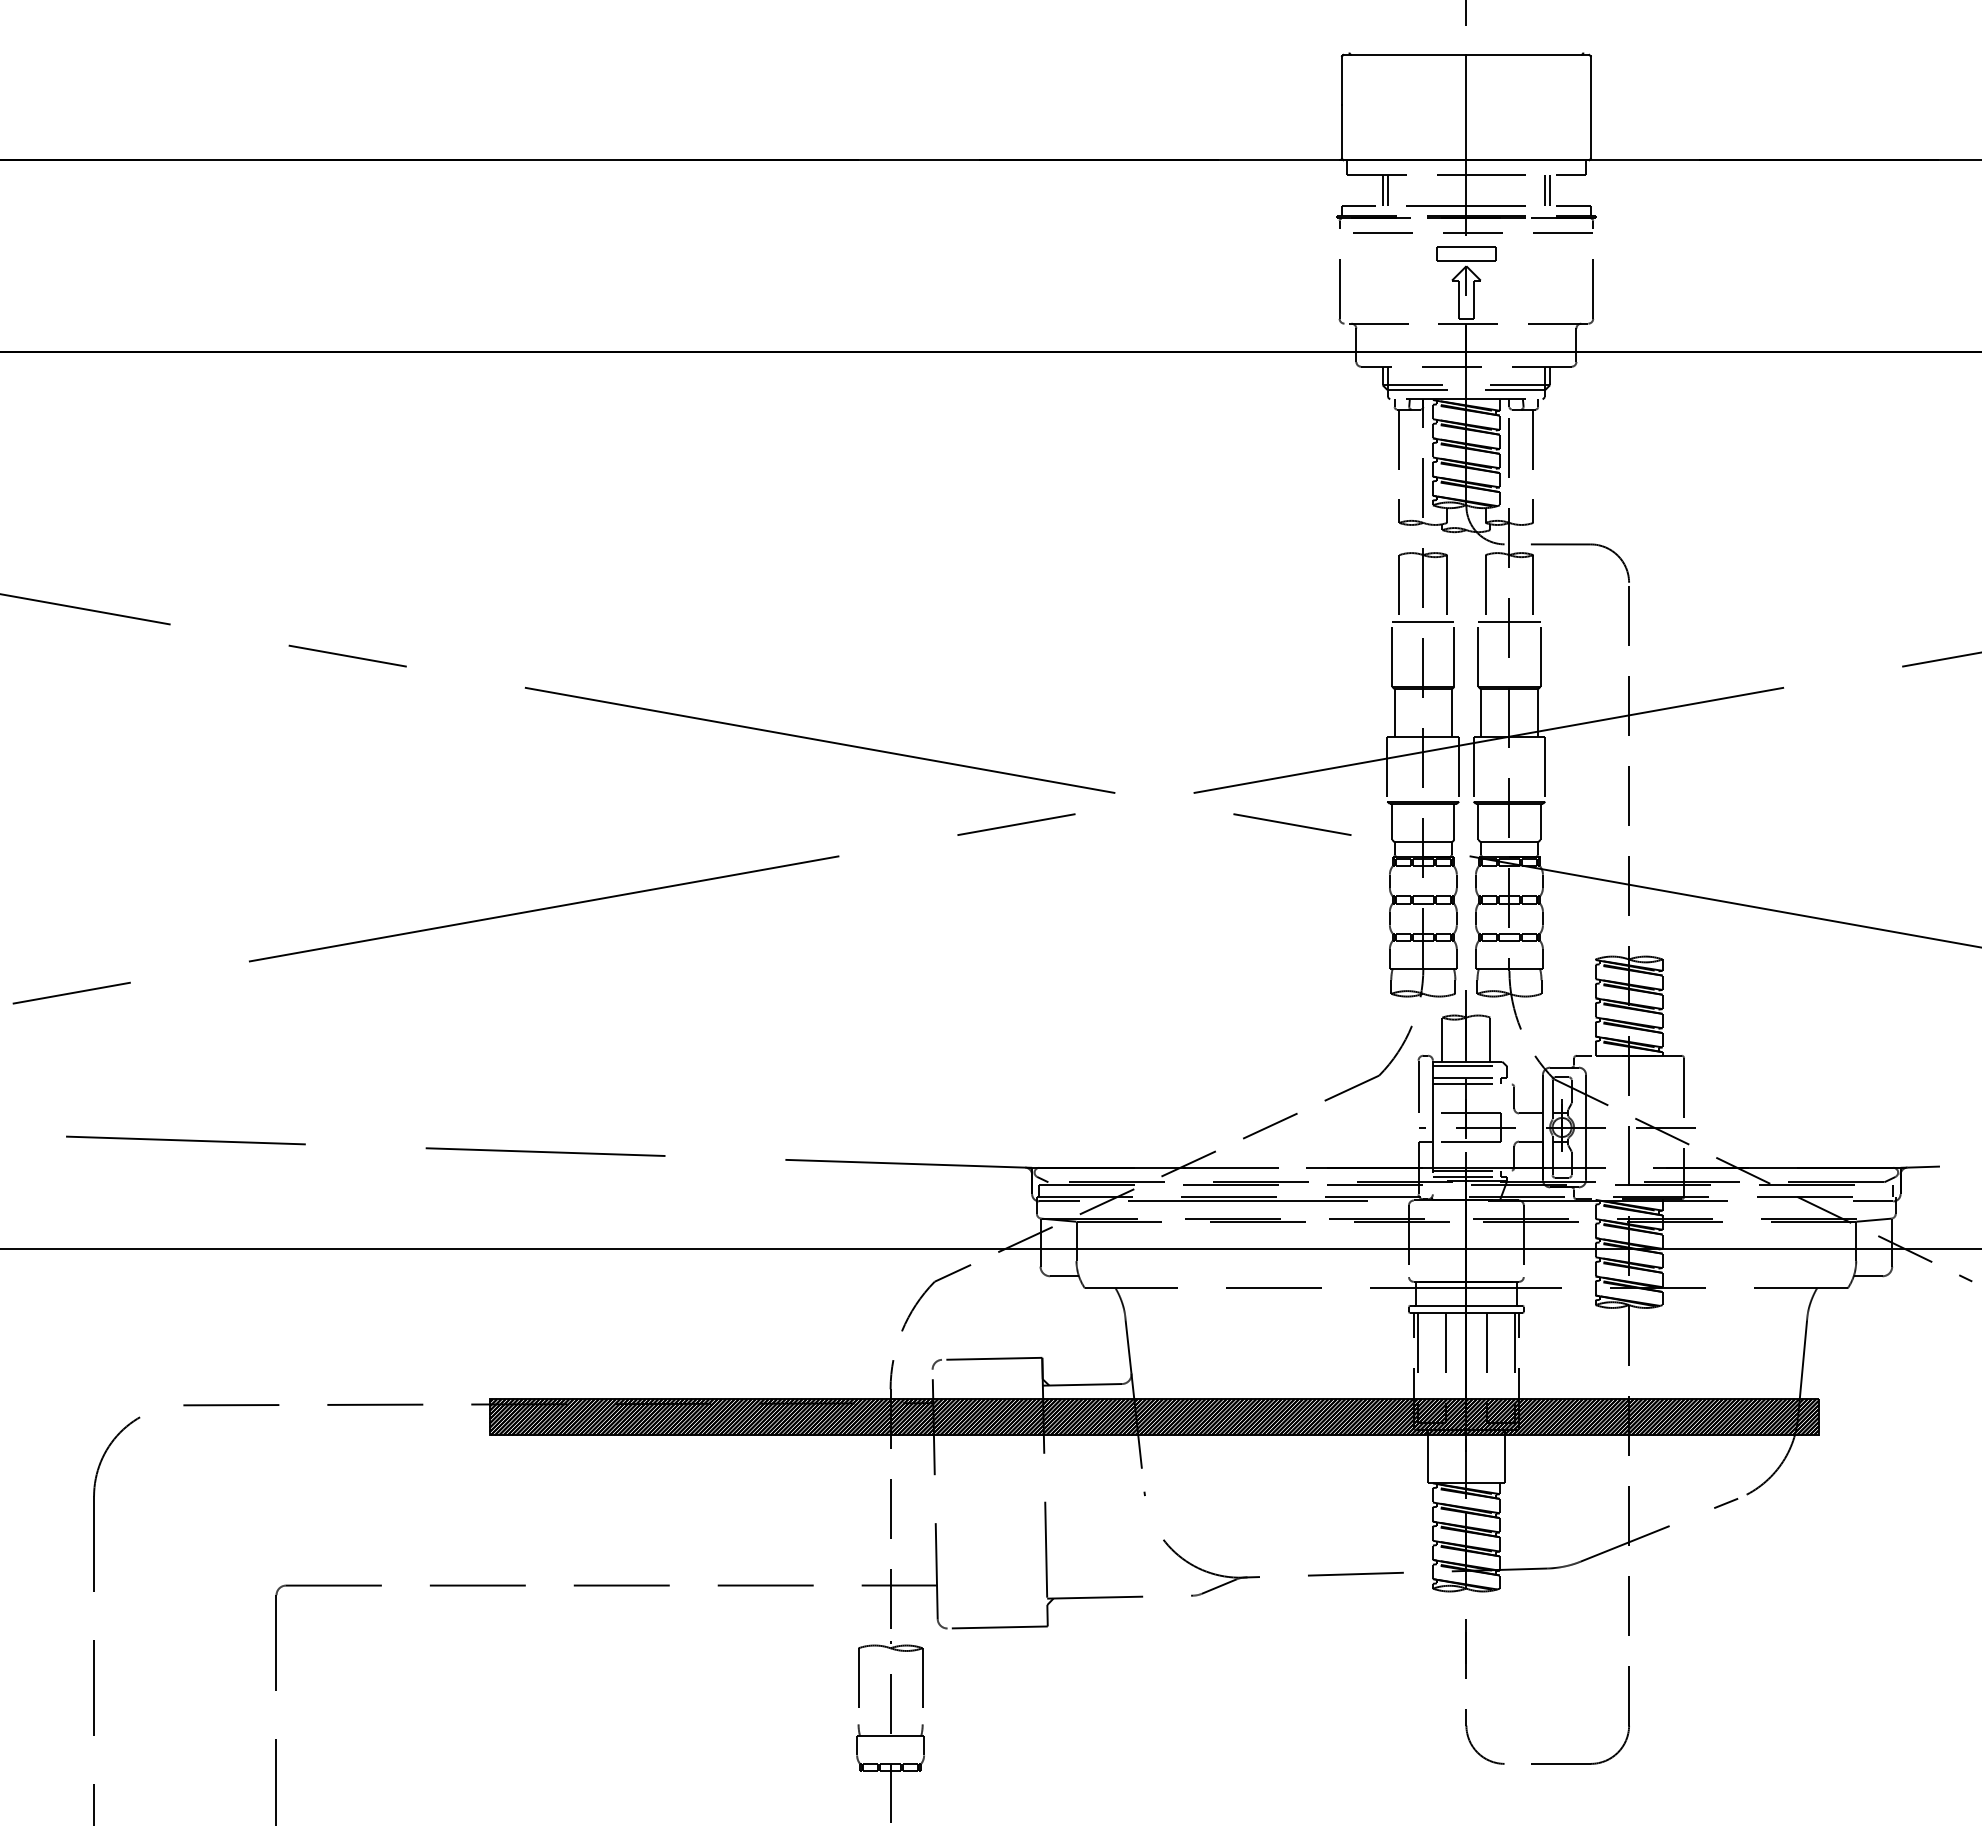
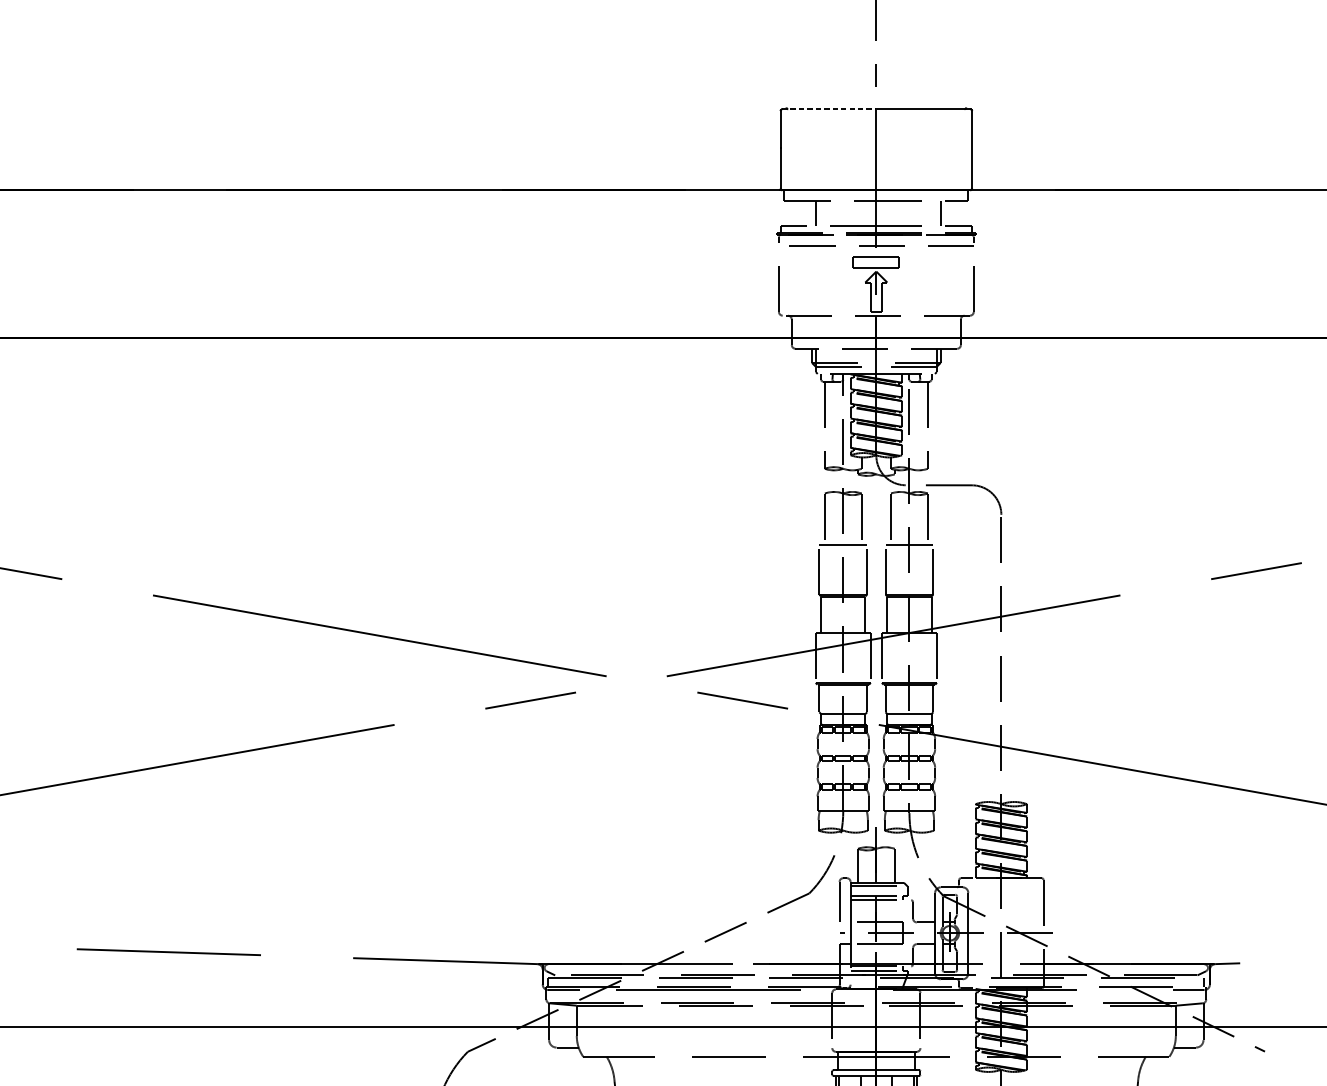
line: (1405, 54) -> (829, 108), solid -> dashed
line: (1382, 190) -> (811, 213), removed
line: (1545, 190) -> (937, 213), removed

